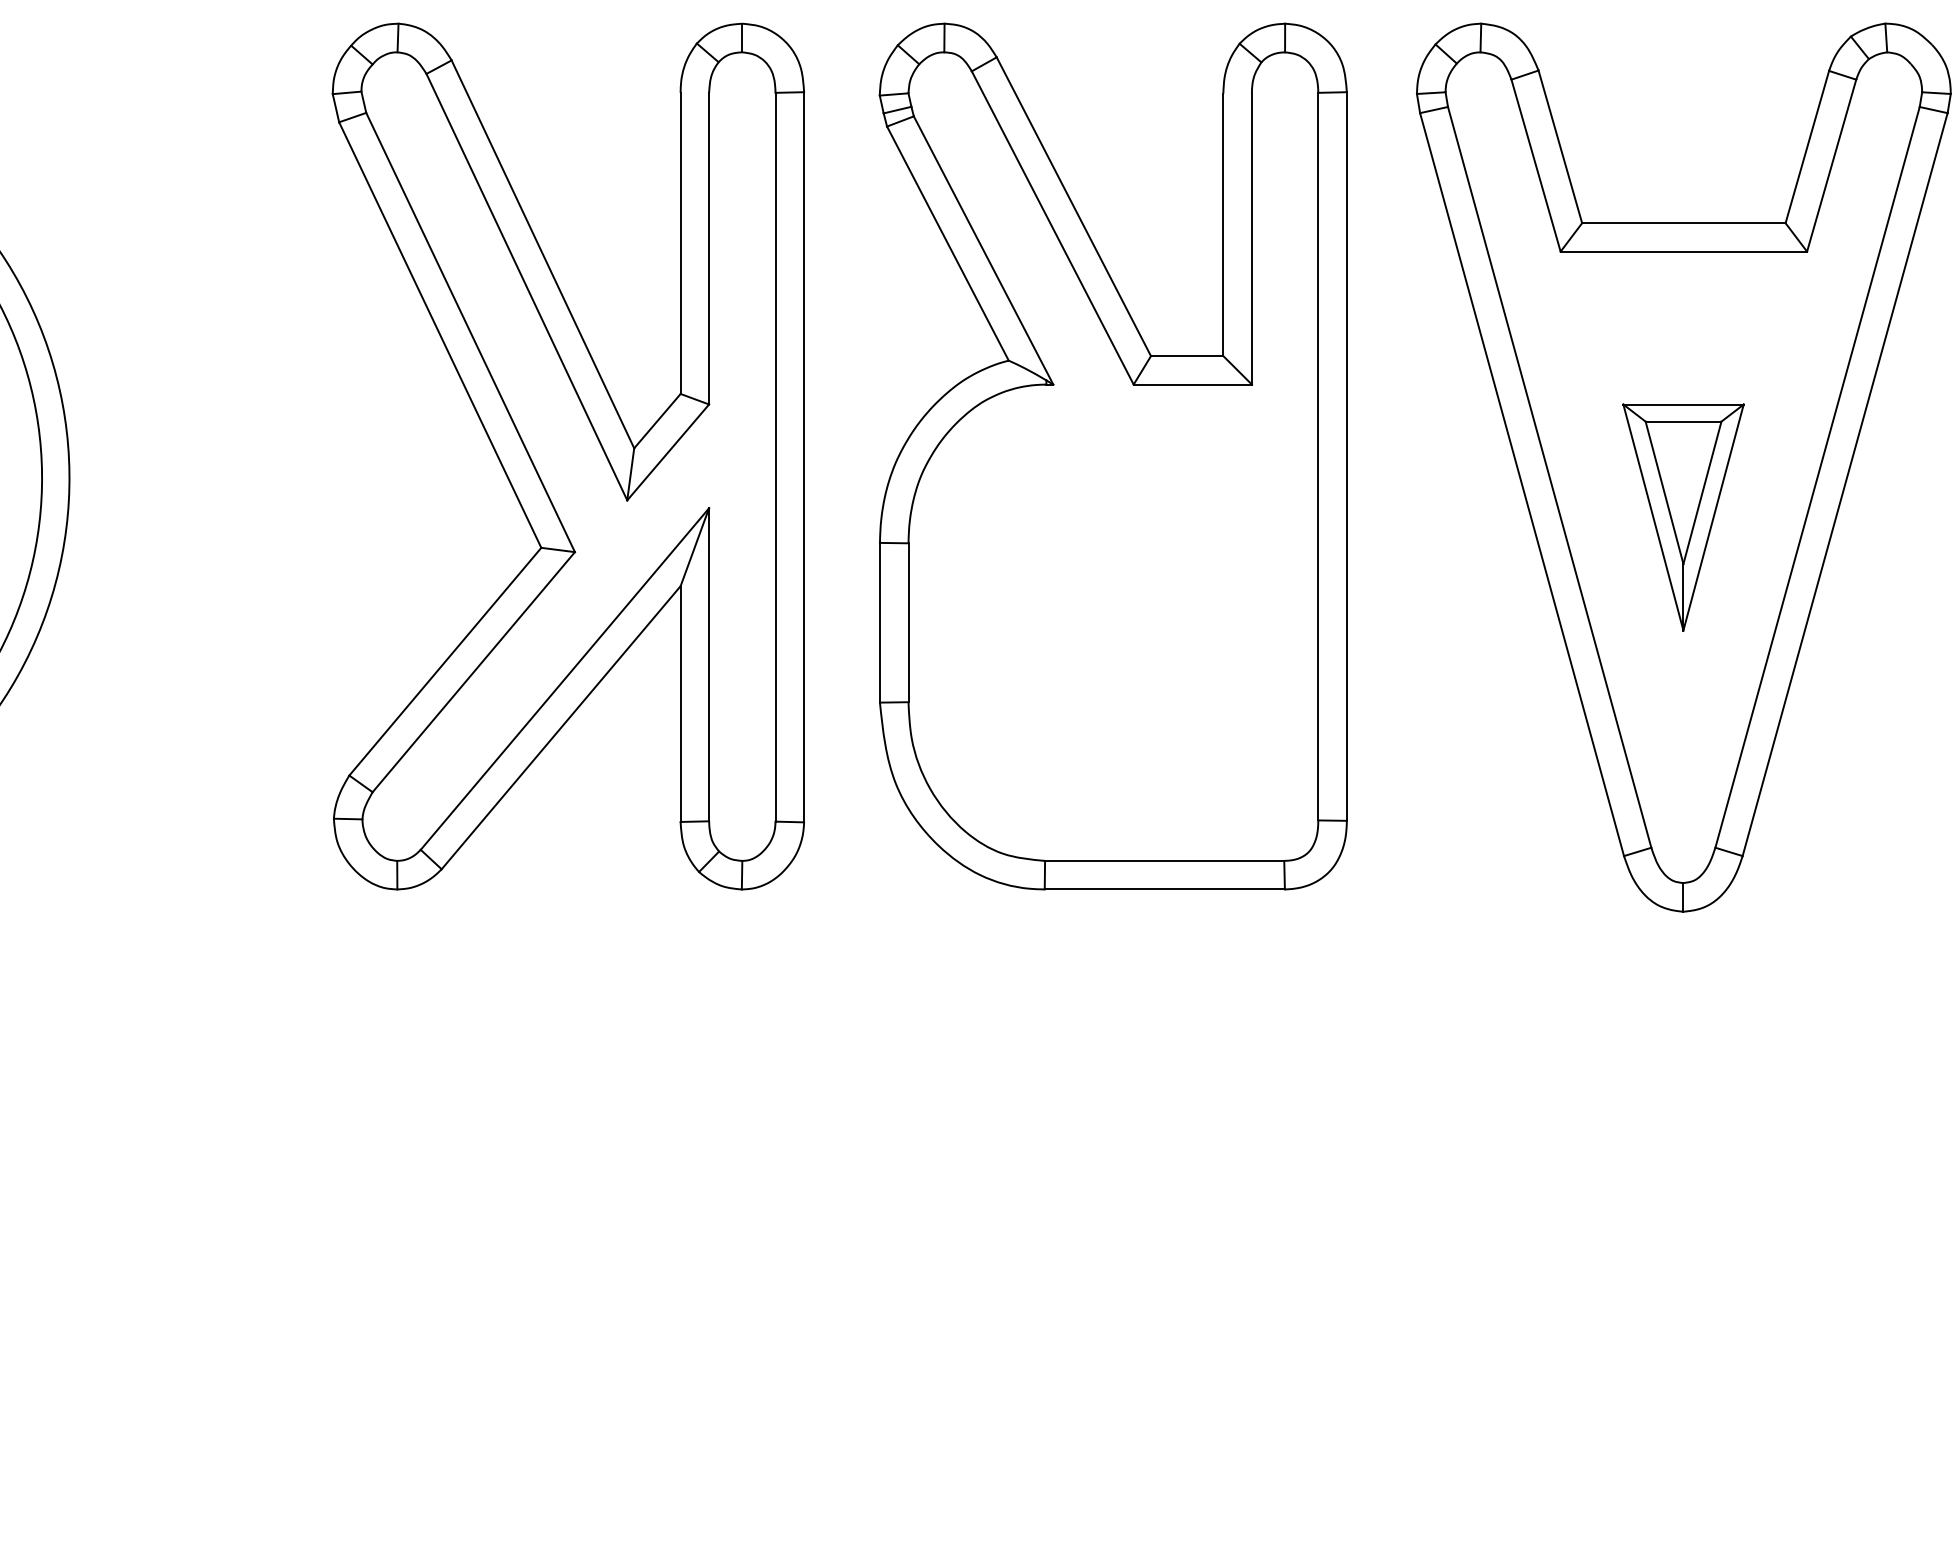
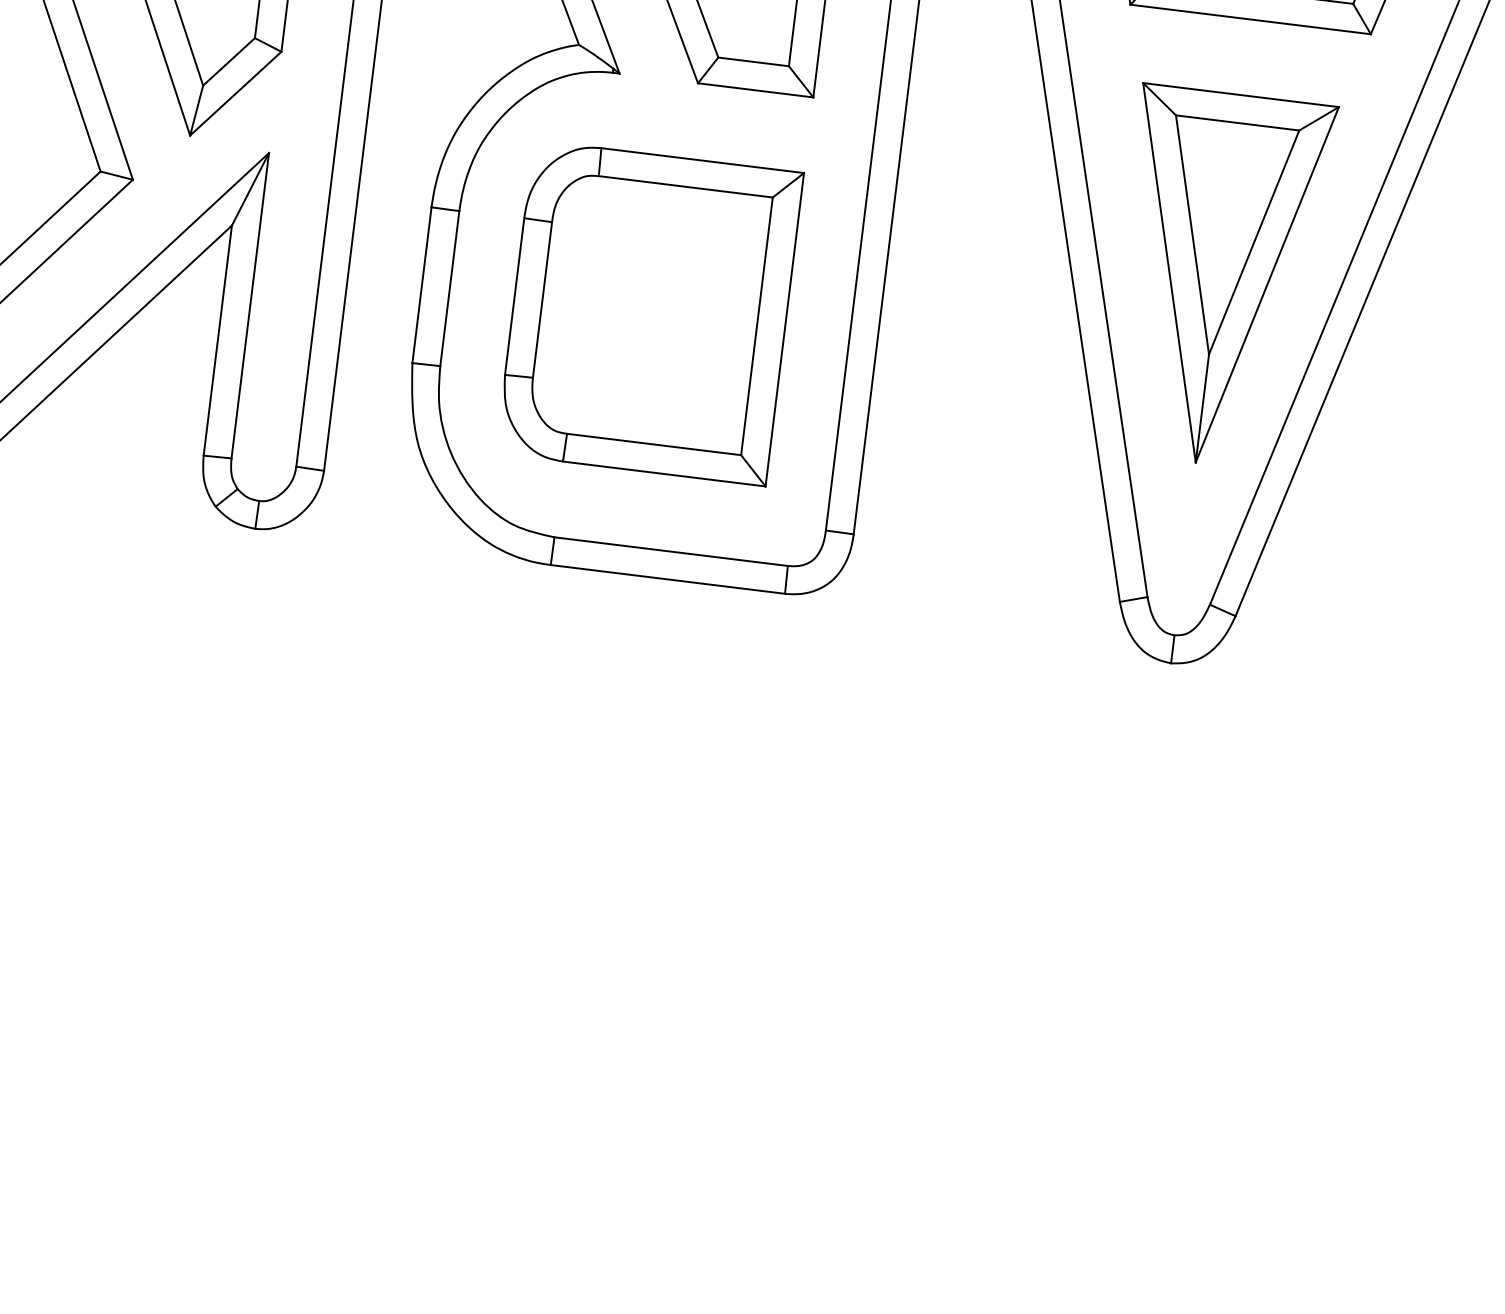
part: (1683, 517) -> (1218, 278), size x1.67
part: (1113, 622) -> (649, 312), added

